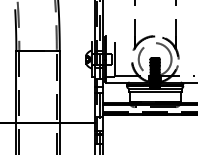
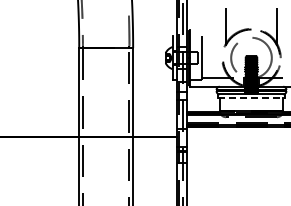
line: (155, 92) -> (252, 98), solid -> dashed

